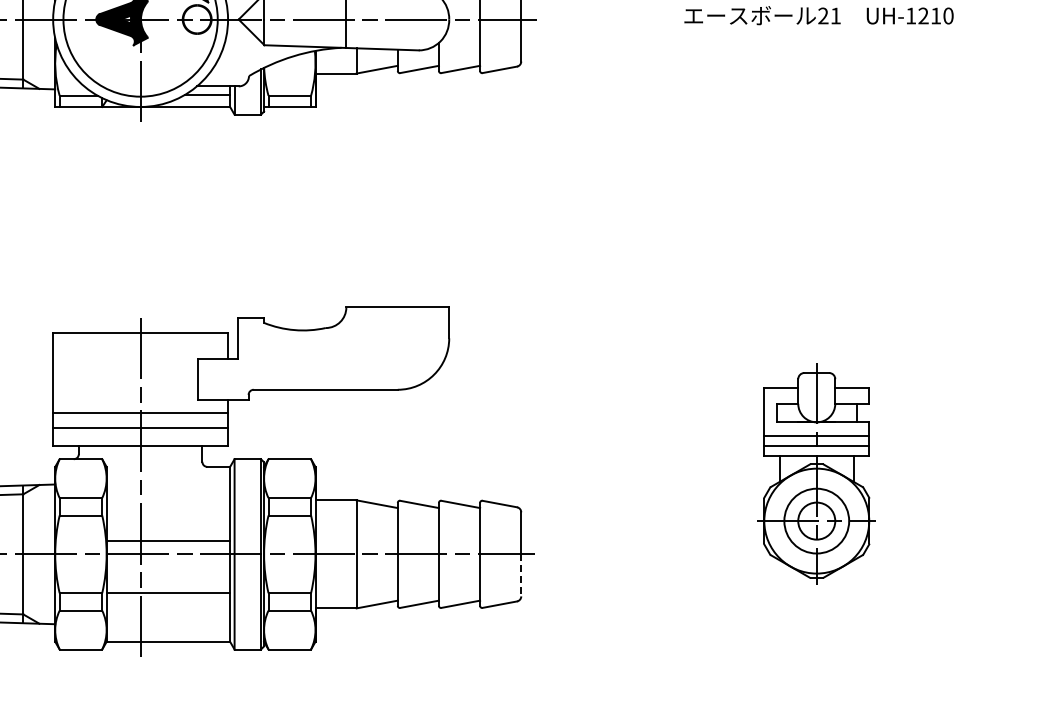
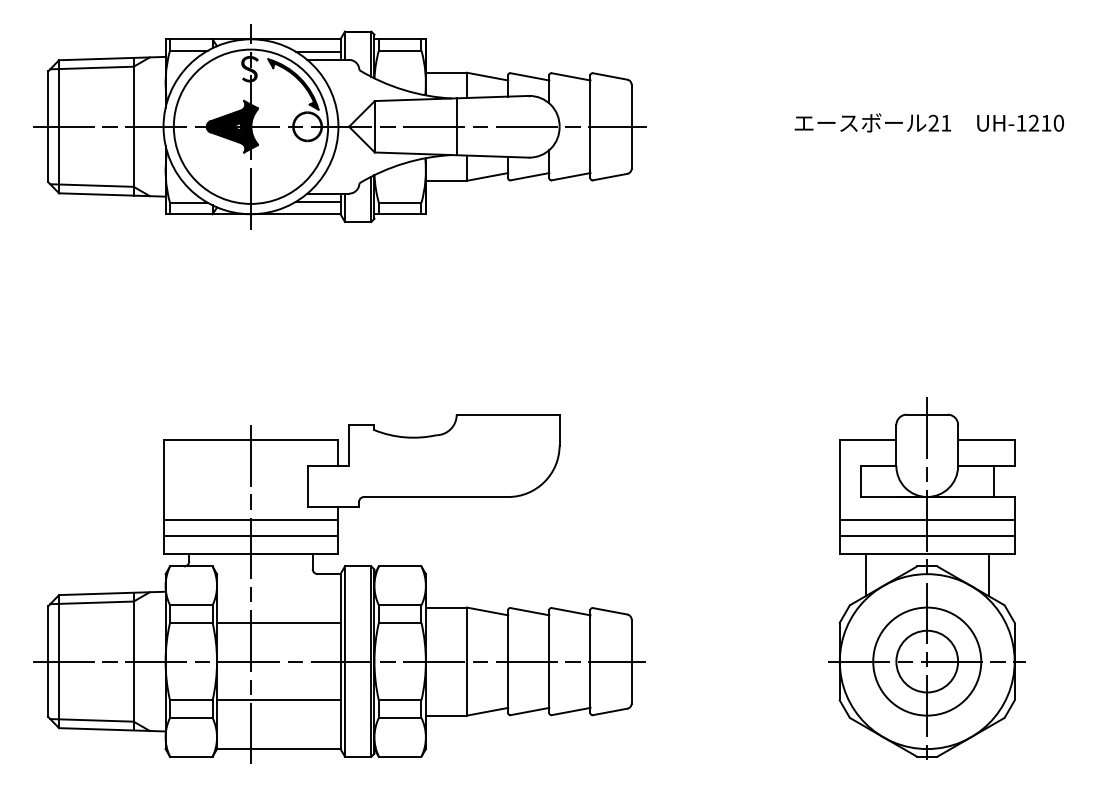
part: (816, 471) -> (926, 578), size x1.67
line: (168, 540) -> (278, 622), moved
line: (521, 576) -> (631, 683), dashed -> solid

